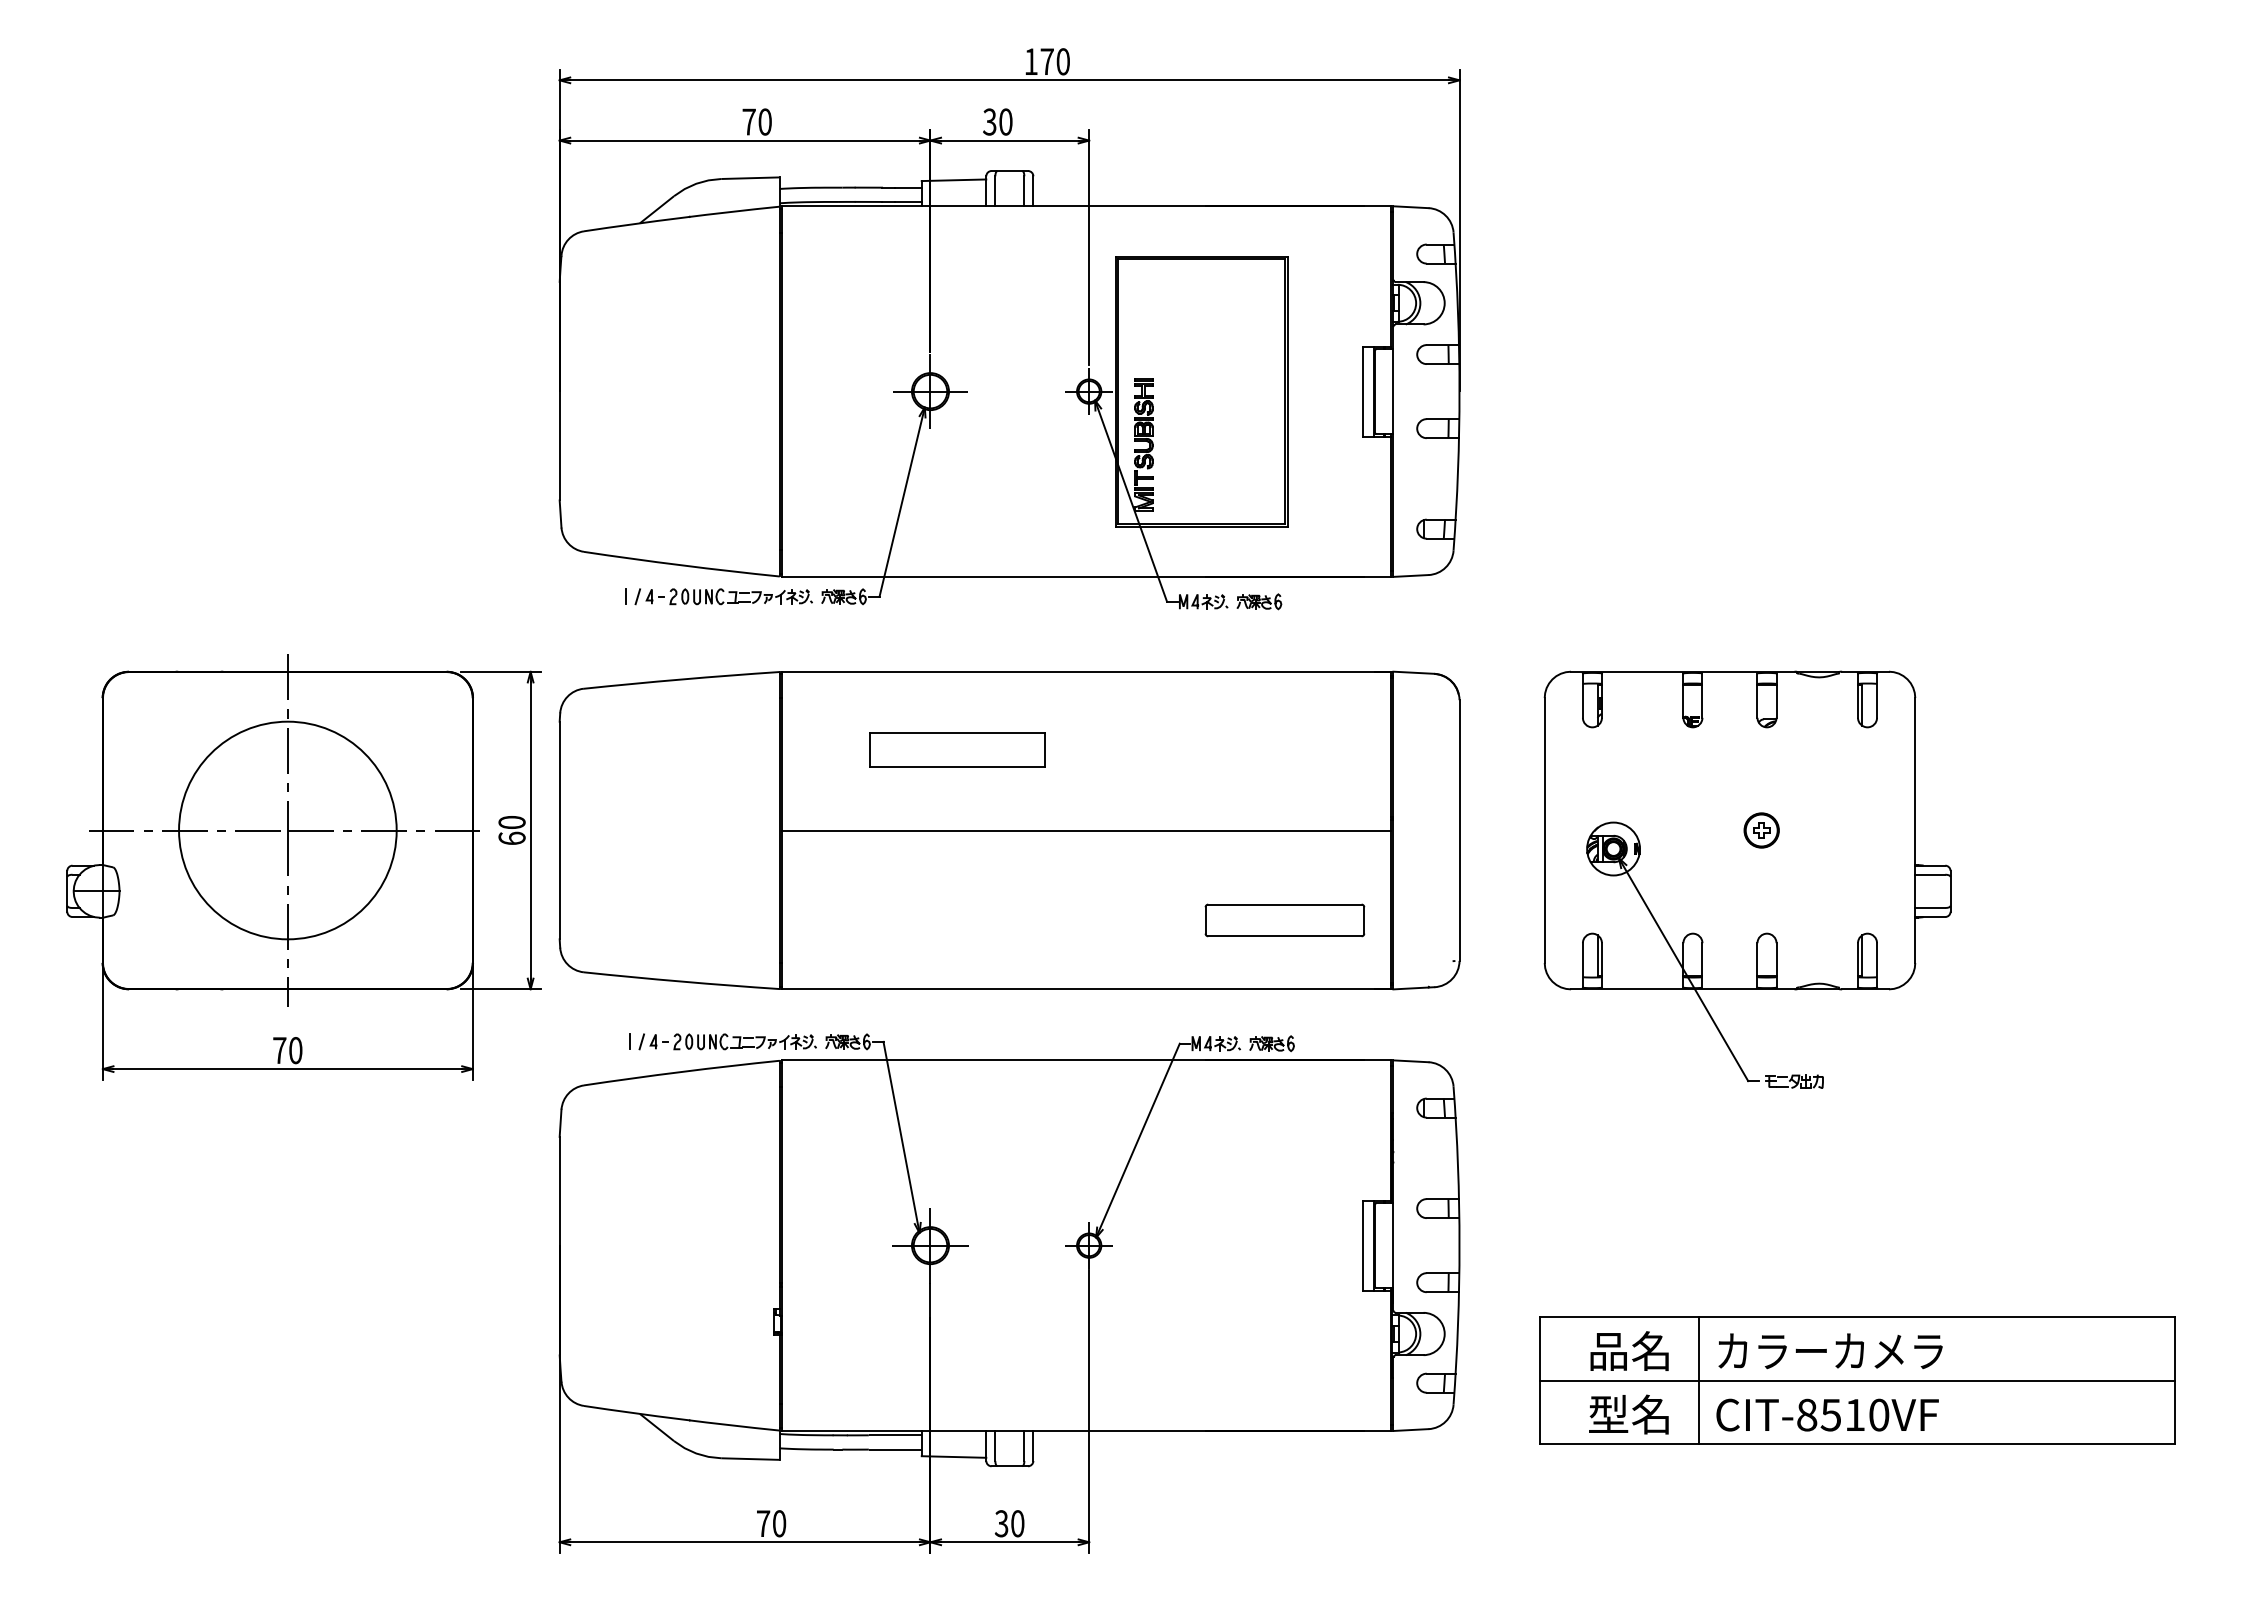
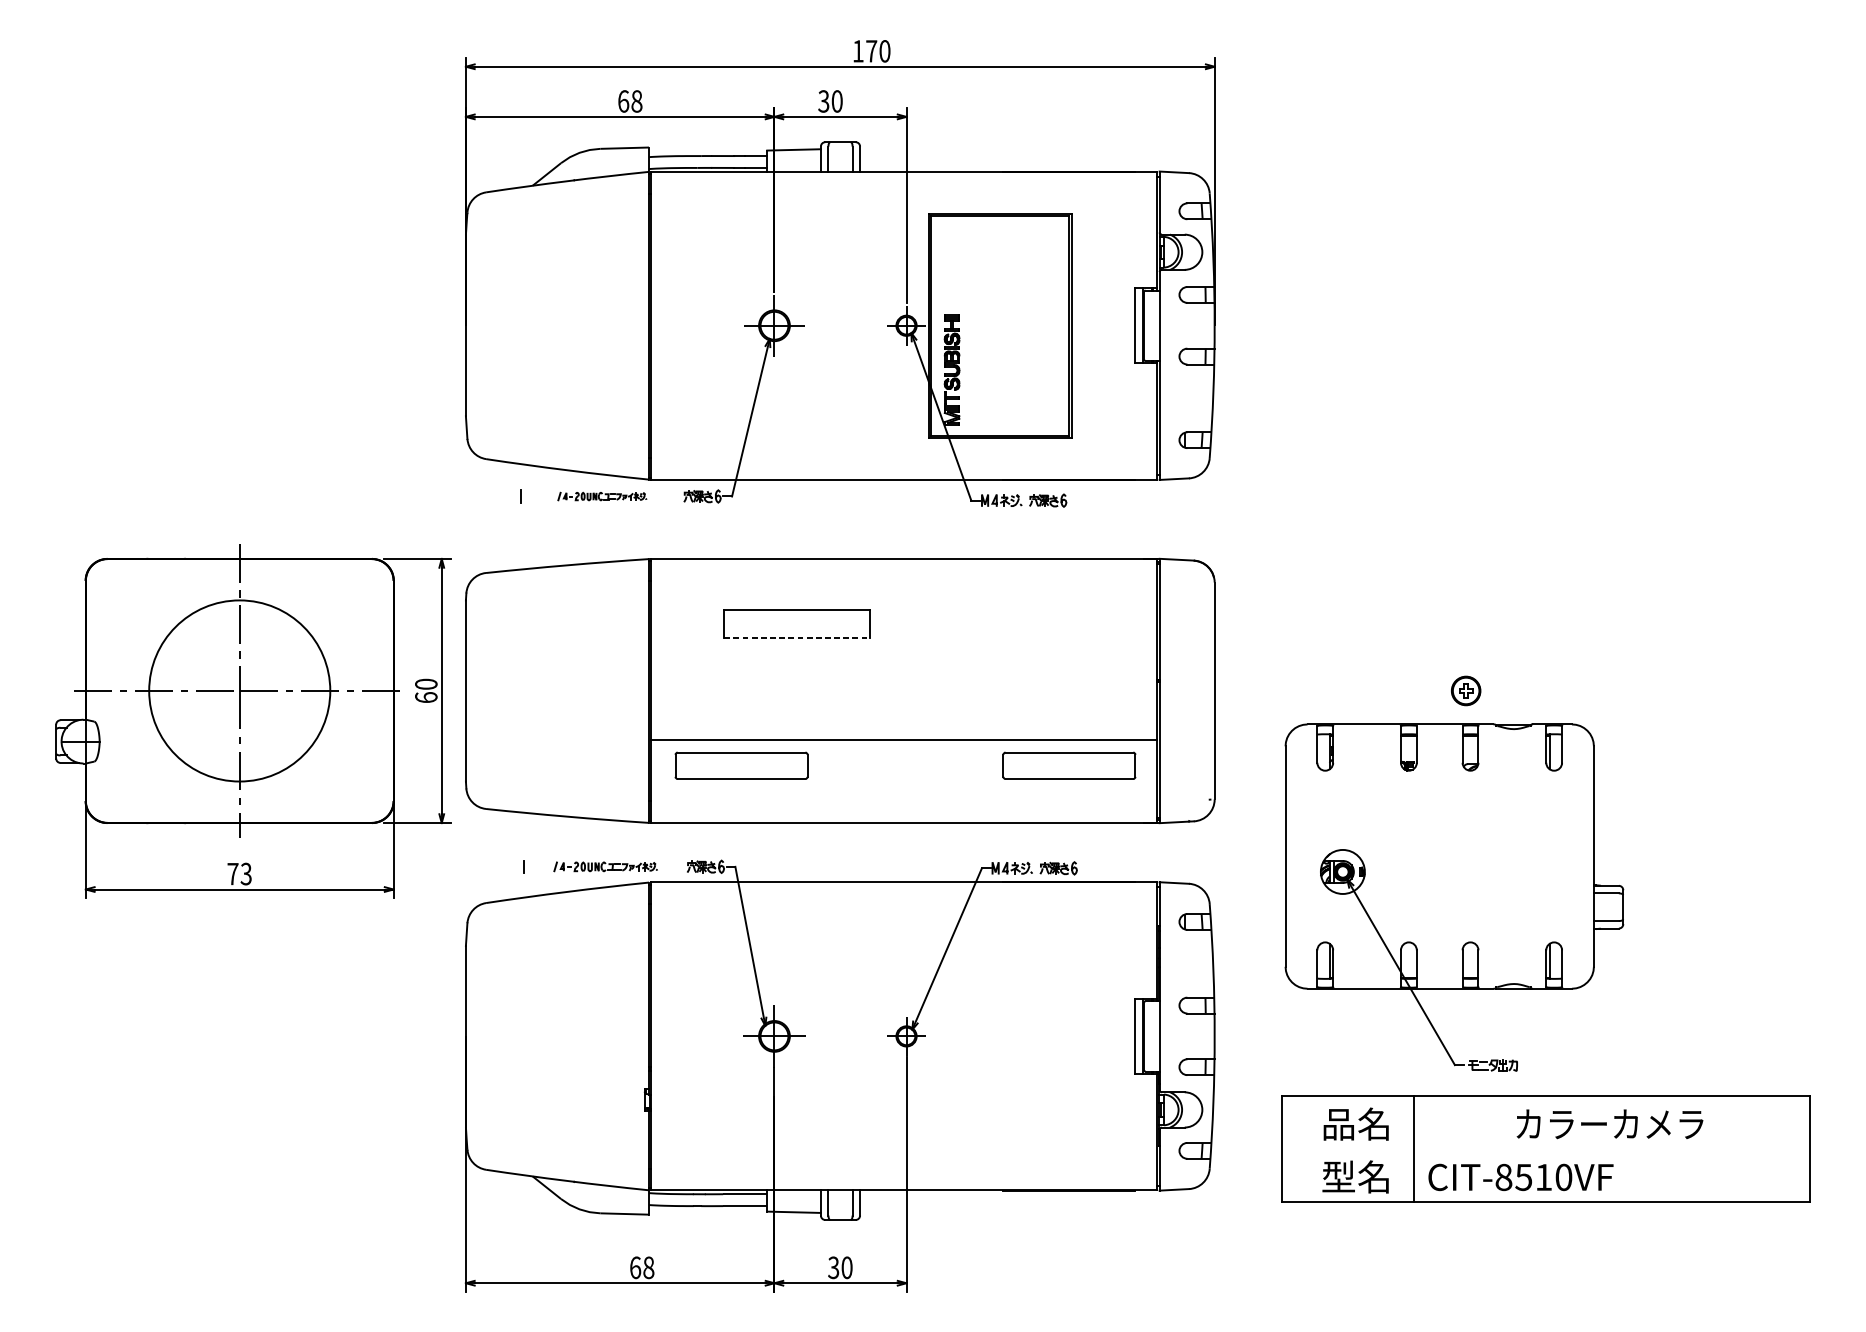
text: (756, 121) -> (629, 101), 70 -> 68
part: (723, 596) -> (602, 496), size x0.6
line: (957, 767) -> (796, 638), solid -> dashed
line: (1086, 830) -> (904, 740), moved
part: (1747, 879) -> (1454, 897), moved
part: (890, 920) -> (741, 765), added
part: (727, 1041) -> (605, 866), size x0.7
text: (295, 1050) -> (246, 874), 70 -> 73
text: (1830, 1351) -> (1609, 1124), moved
line: (1856, 1380) -> (1545, 1148), removed
text: (771, 1523) -> (642, 1267), 70 -> 68

